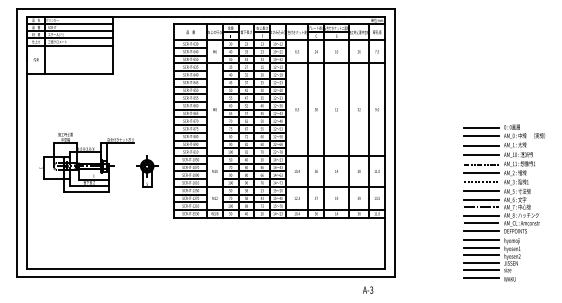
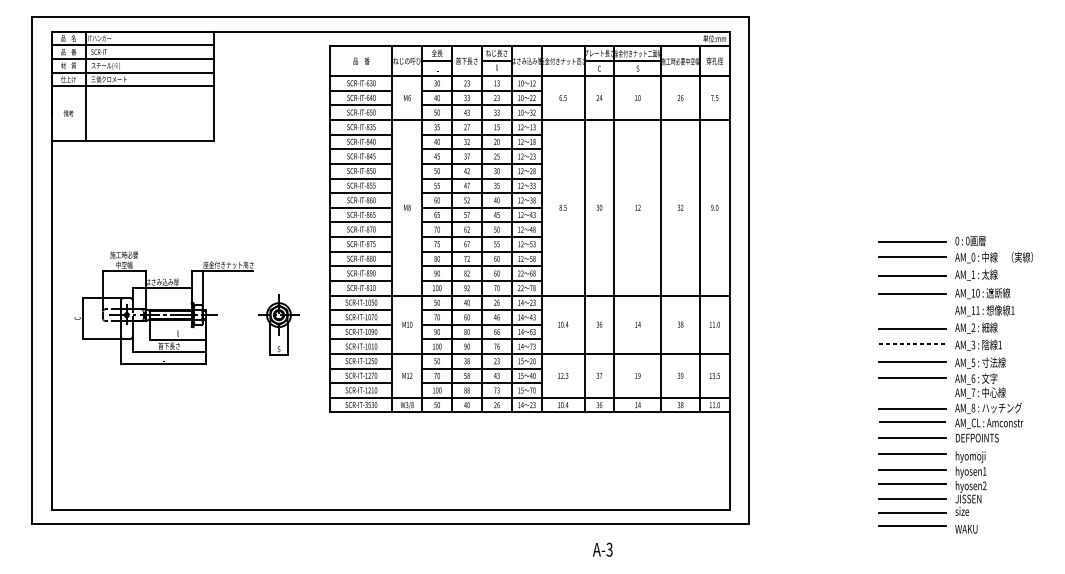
line: (481, 164) -> (912, 311), removed
line: (481, 207) -> (912, 393), removed
text: (368, 289) -> (603, 548), moved

